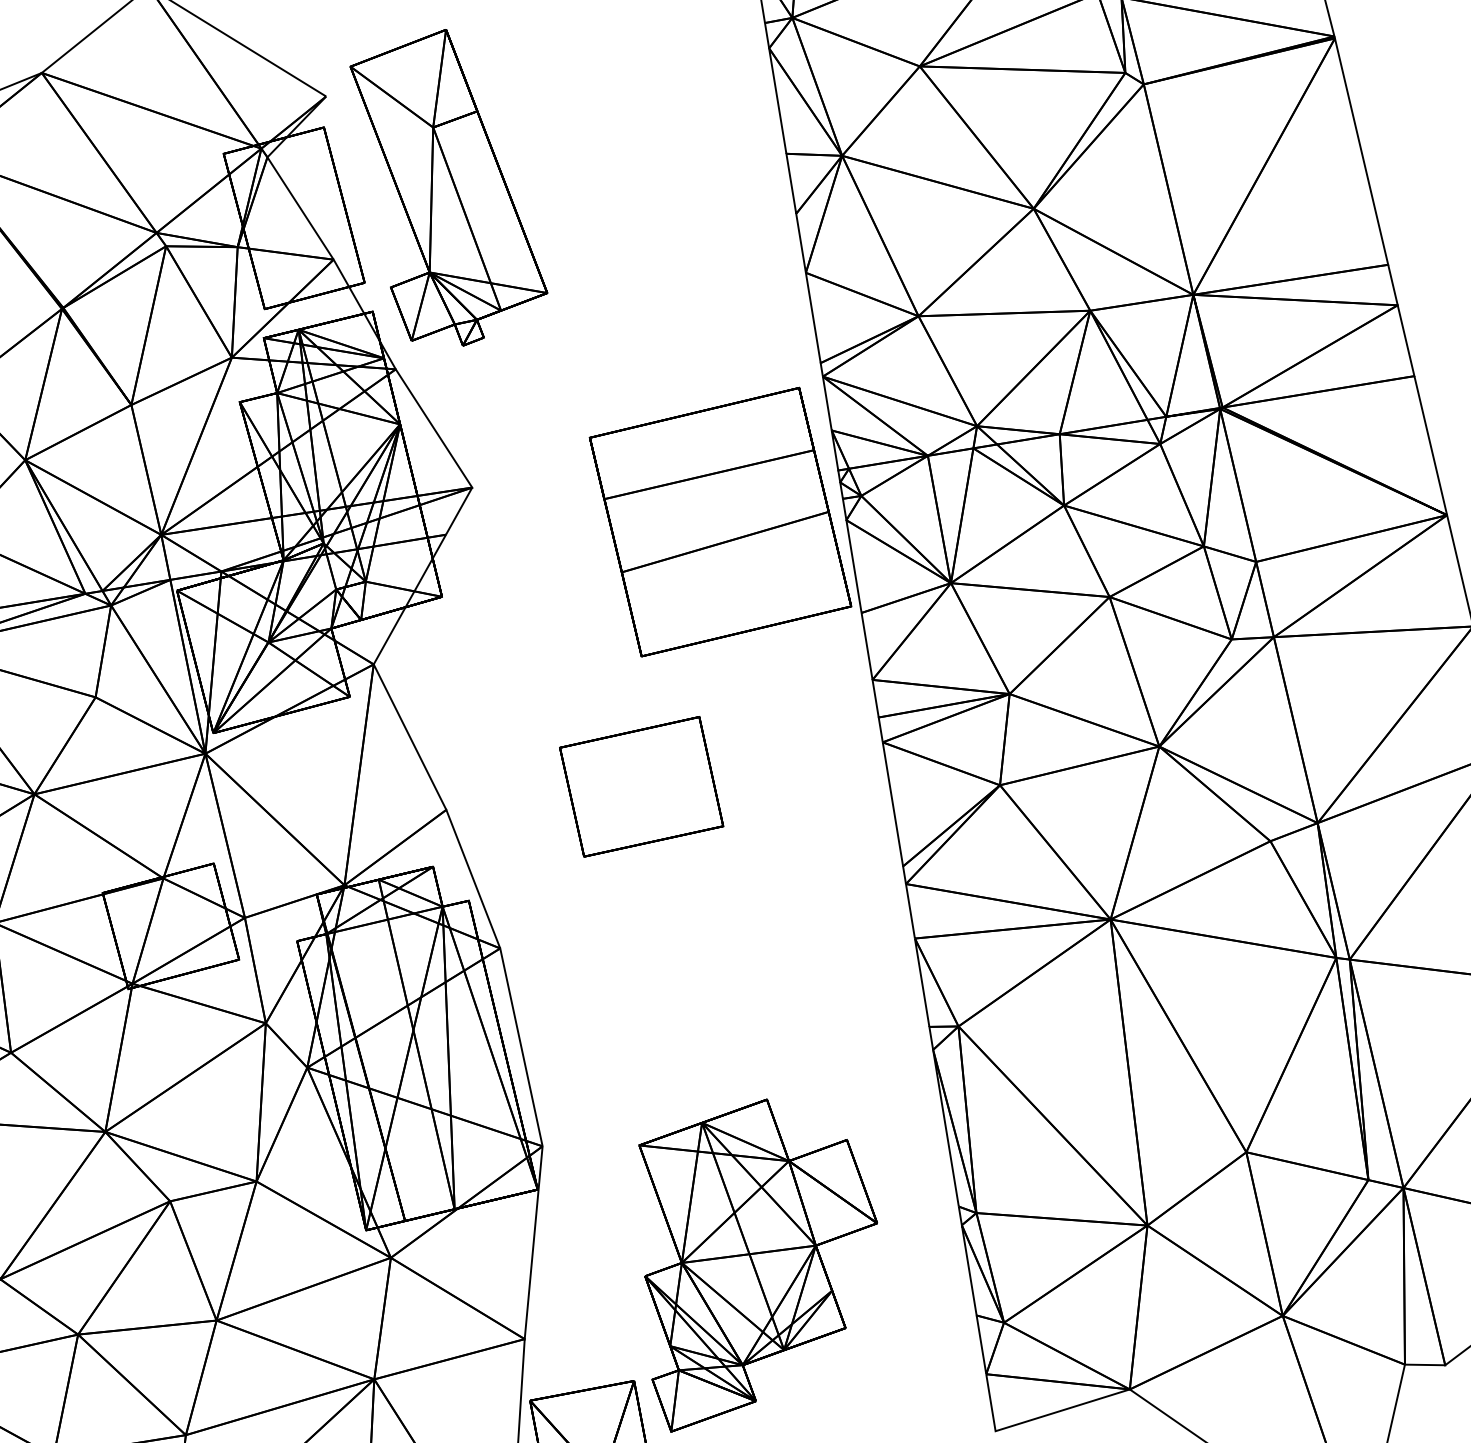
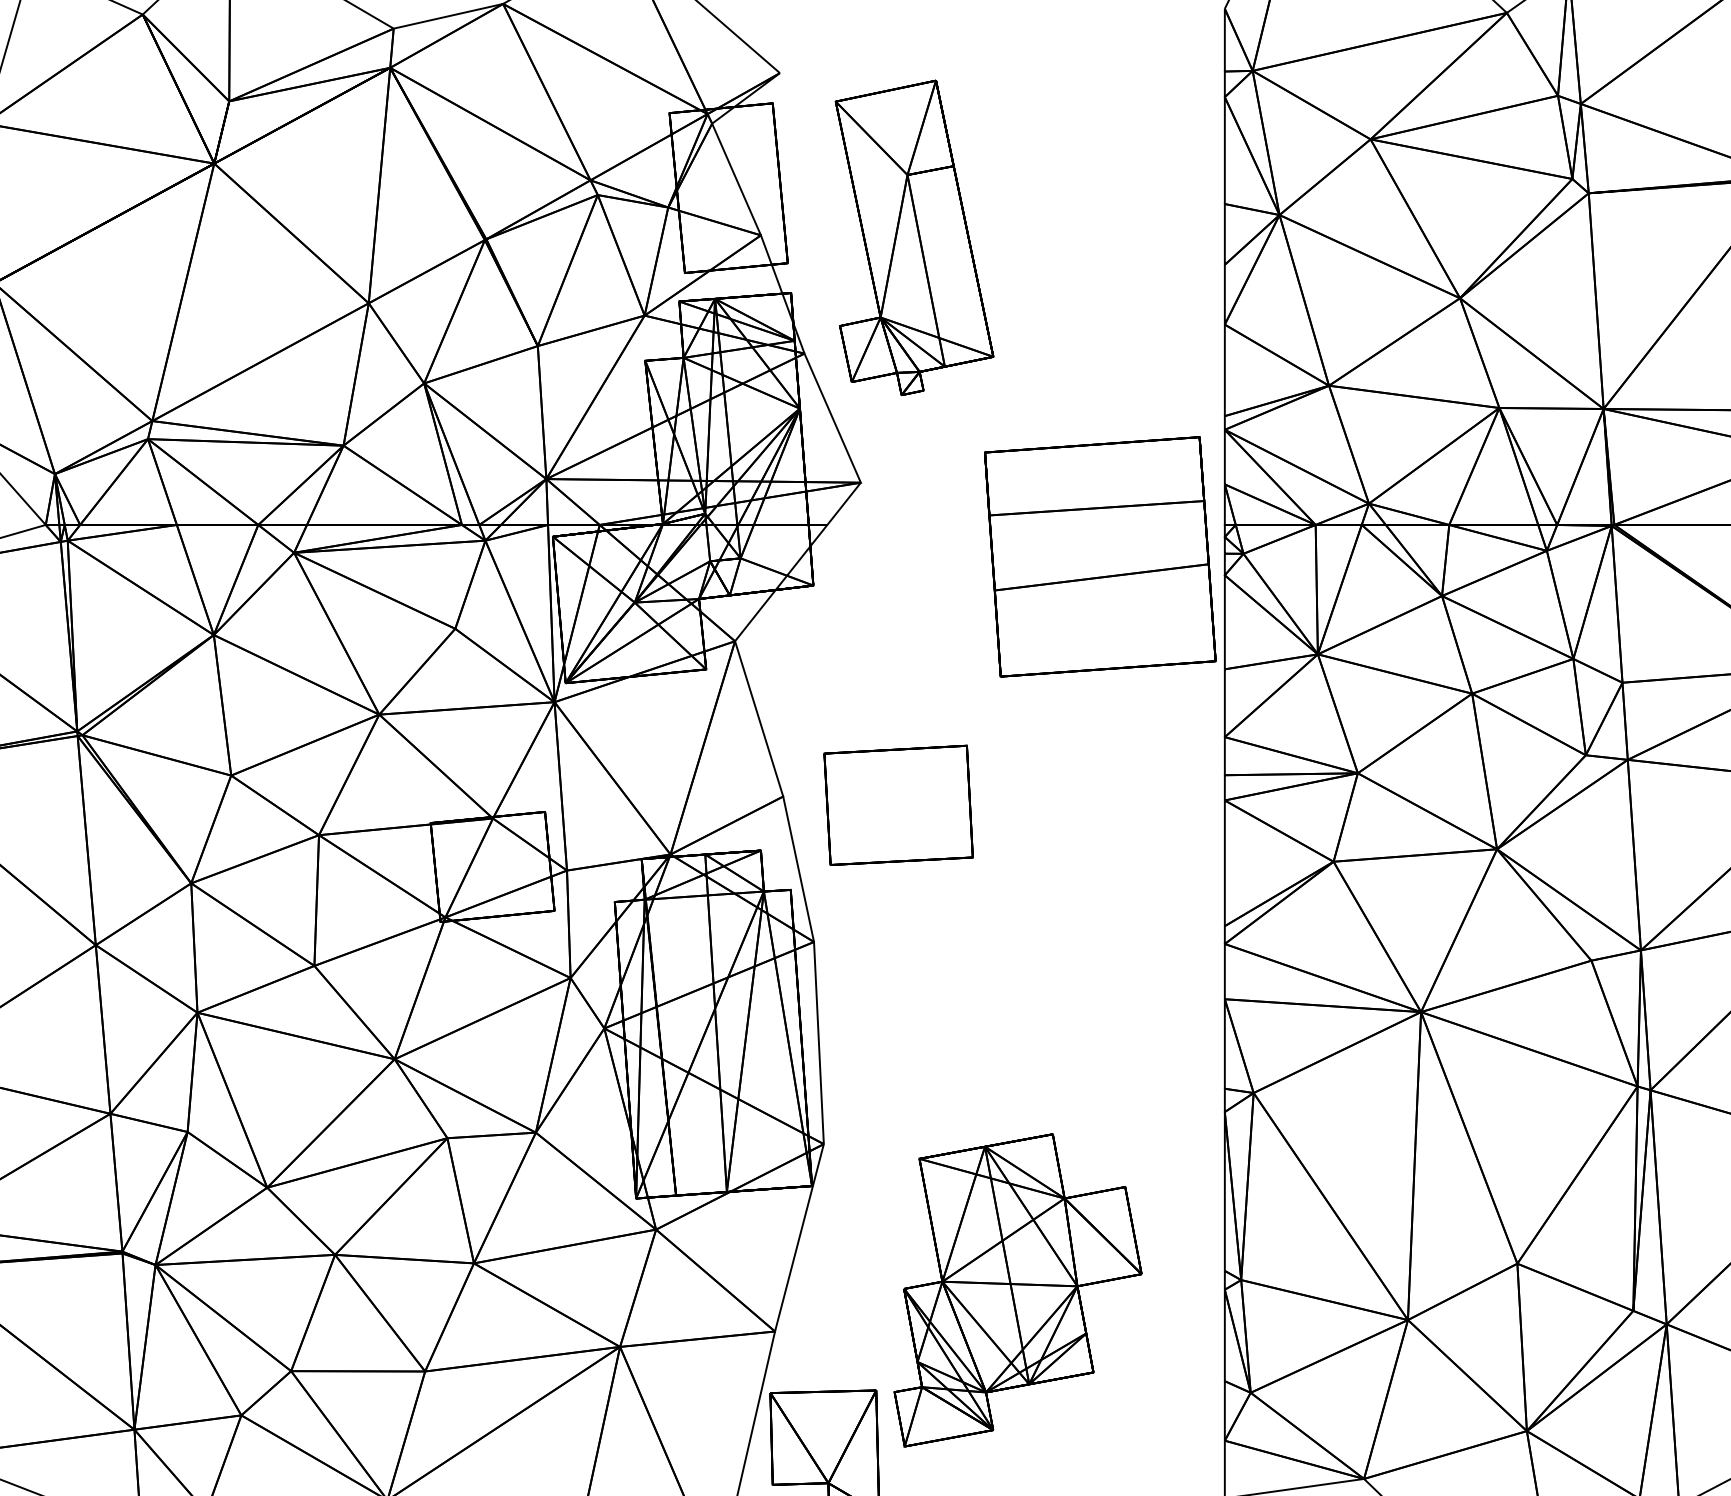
part: (450, 188) -> (914, 237), moved
part: (641, 786) -> (898, 804), moved

